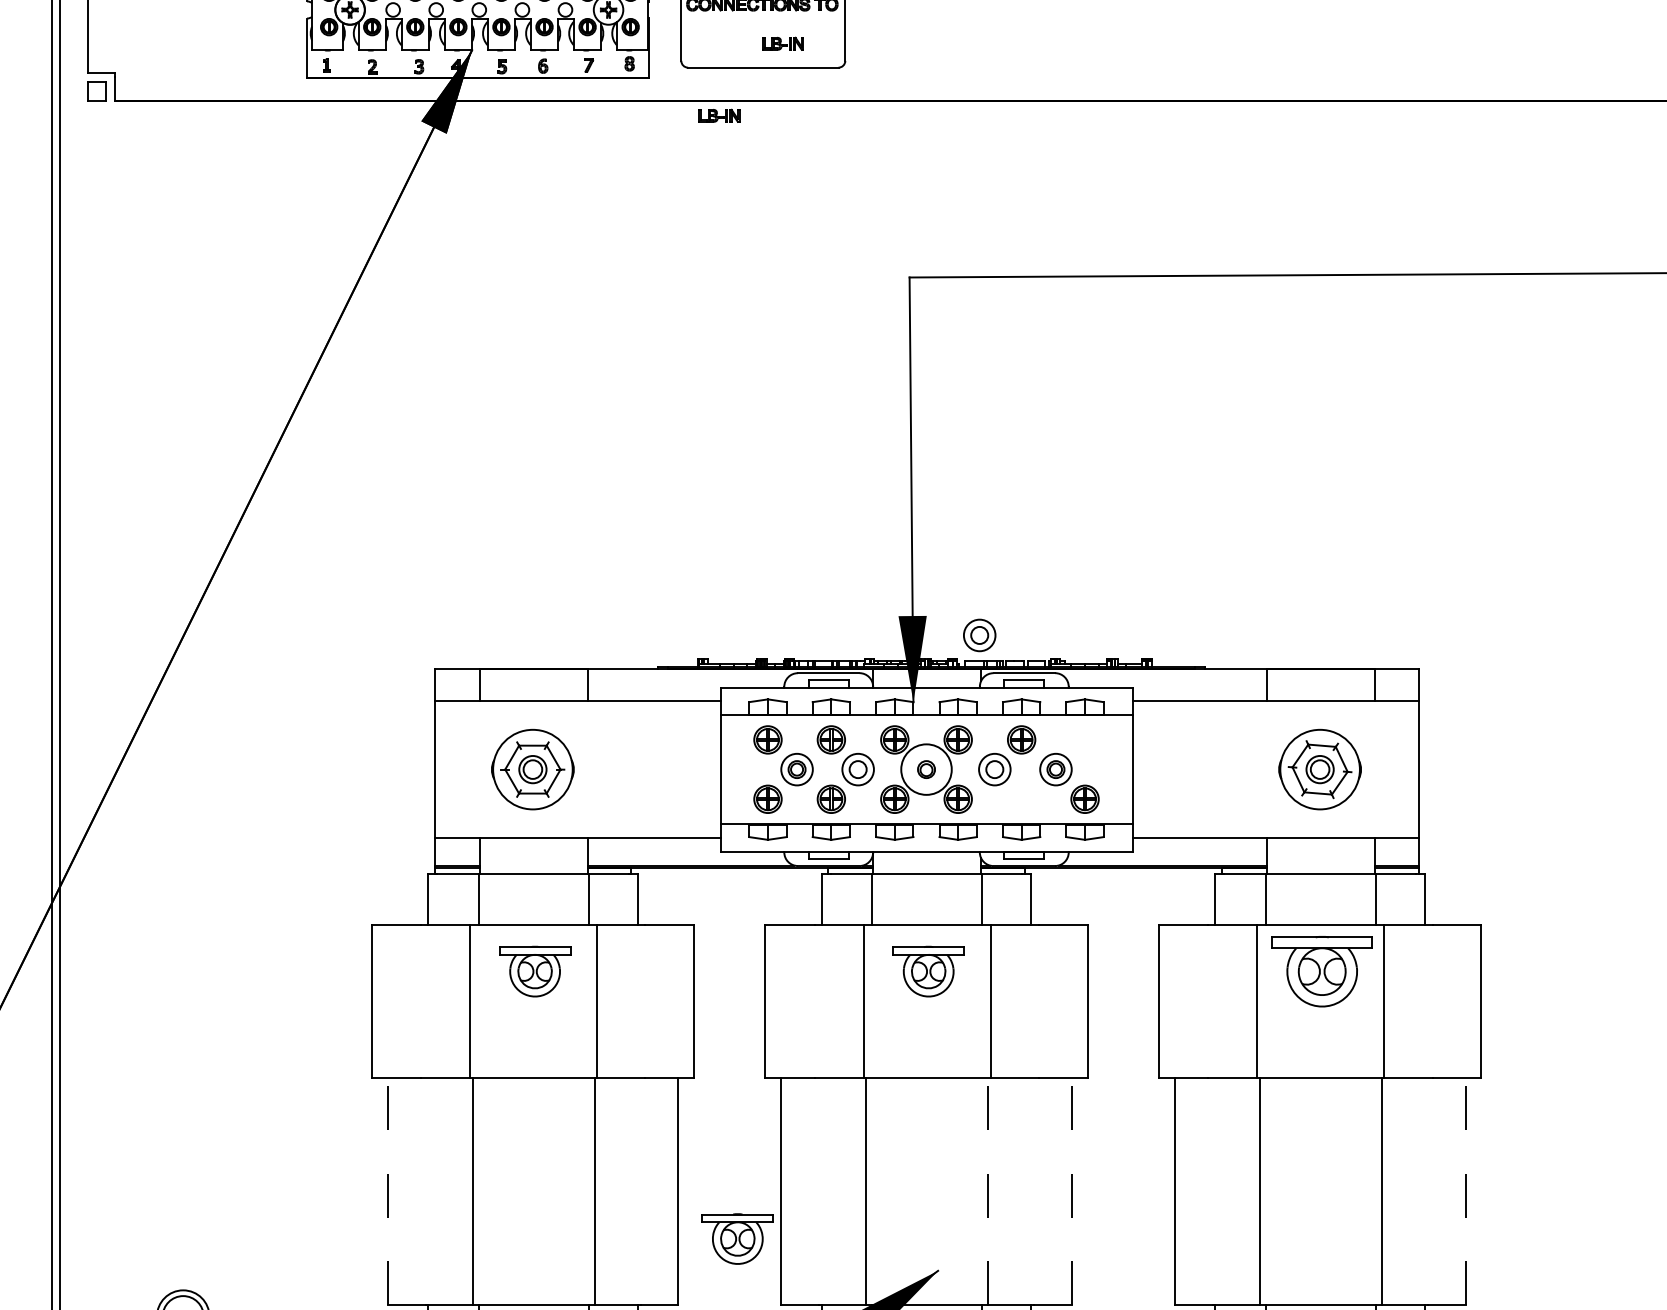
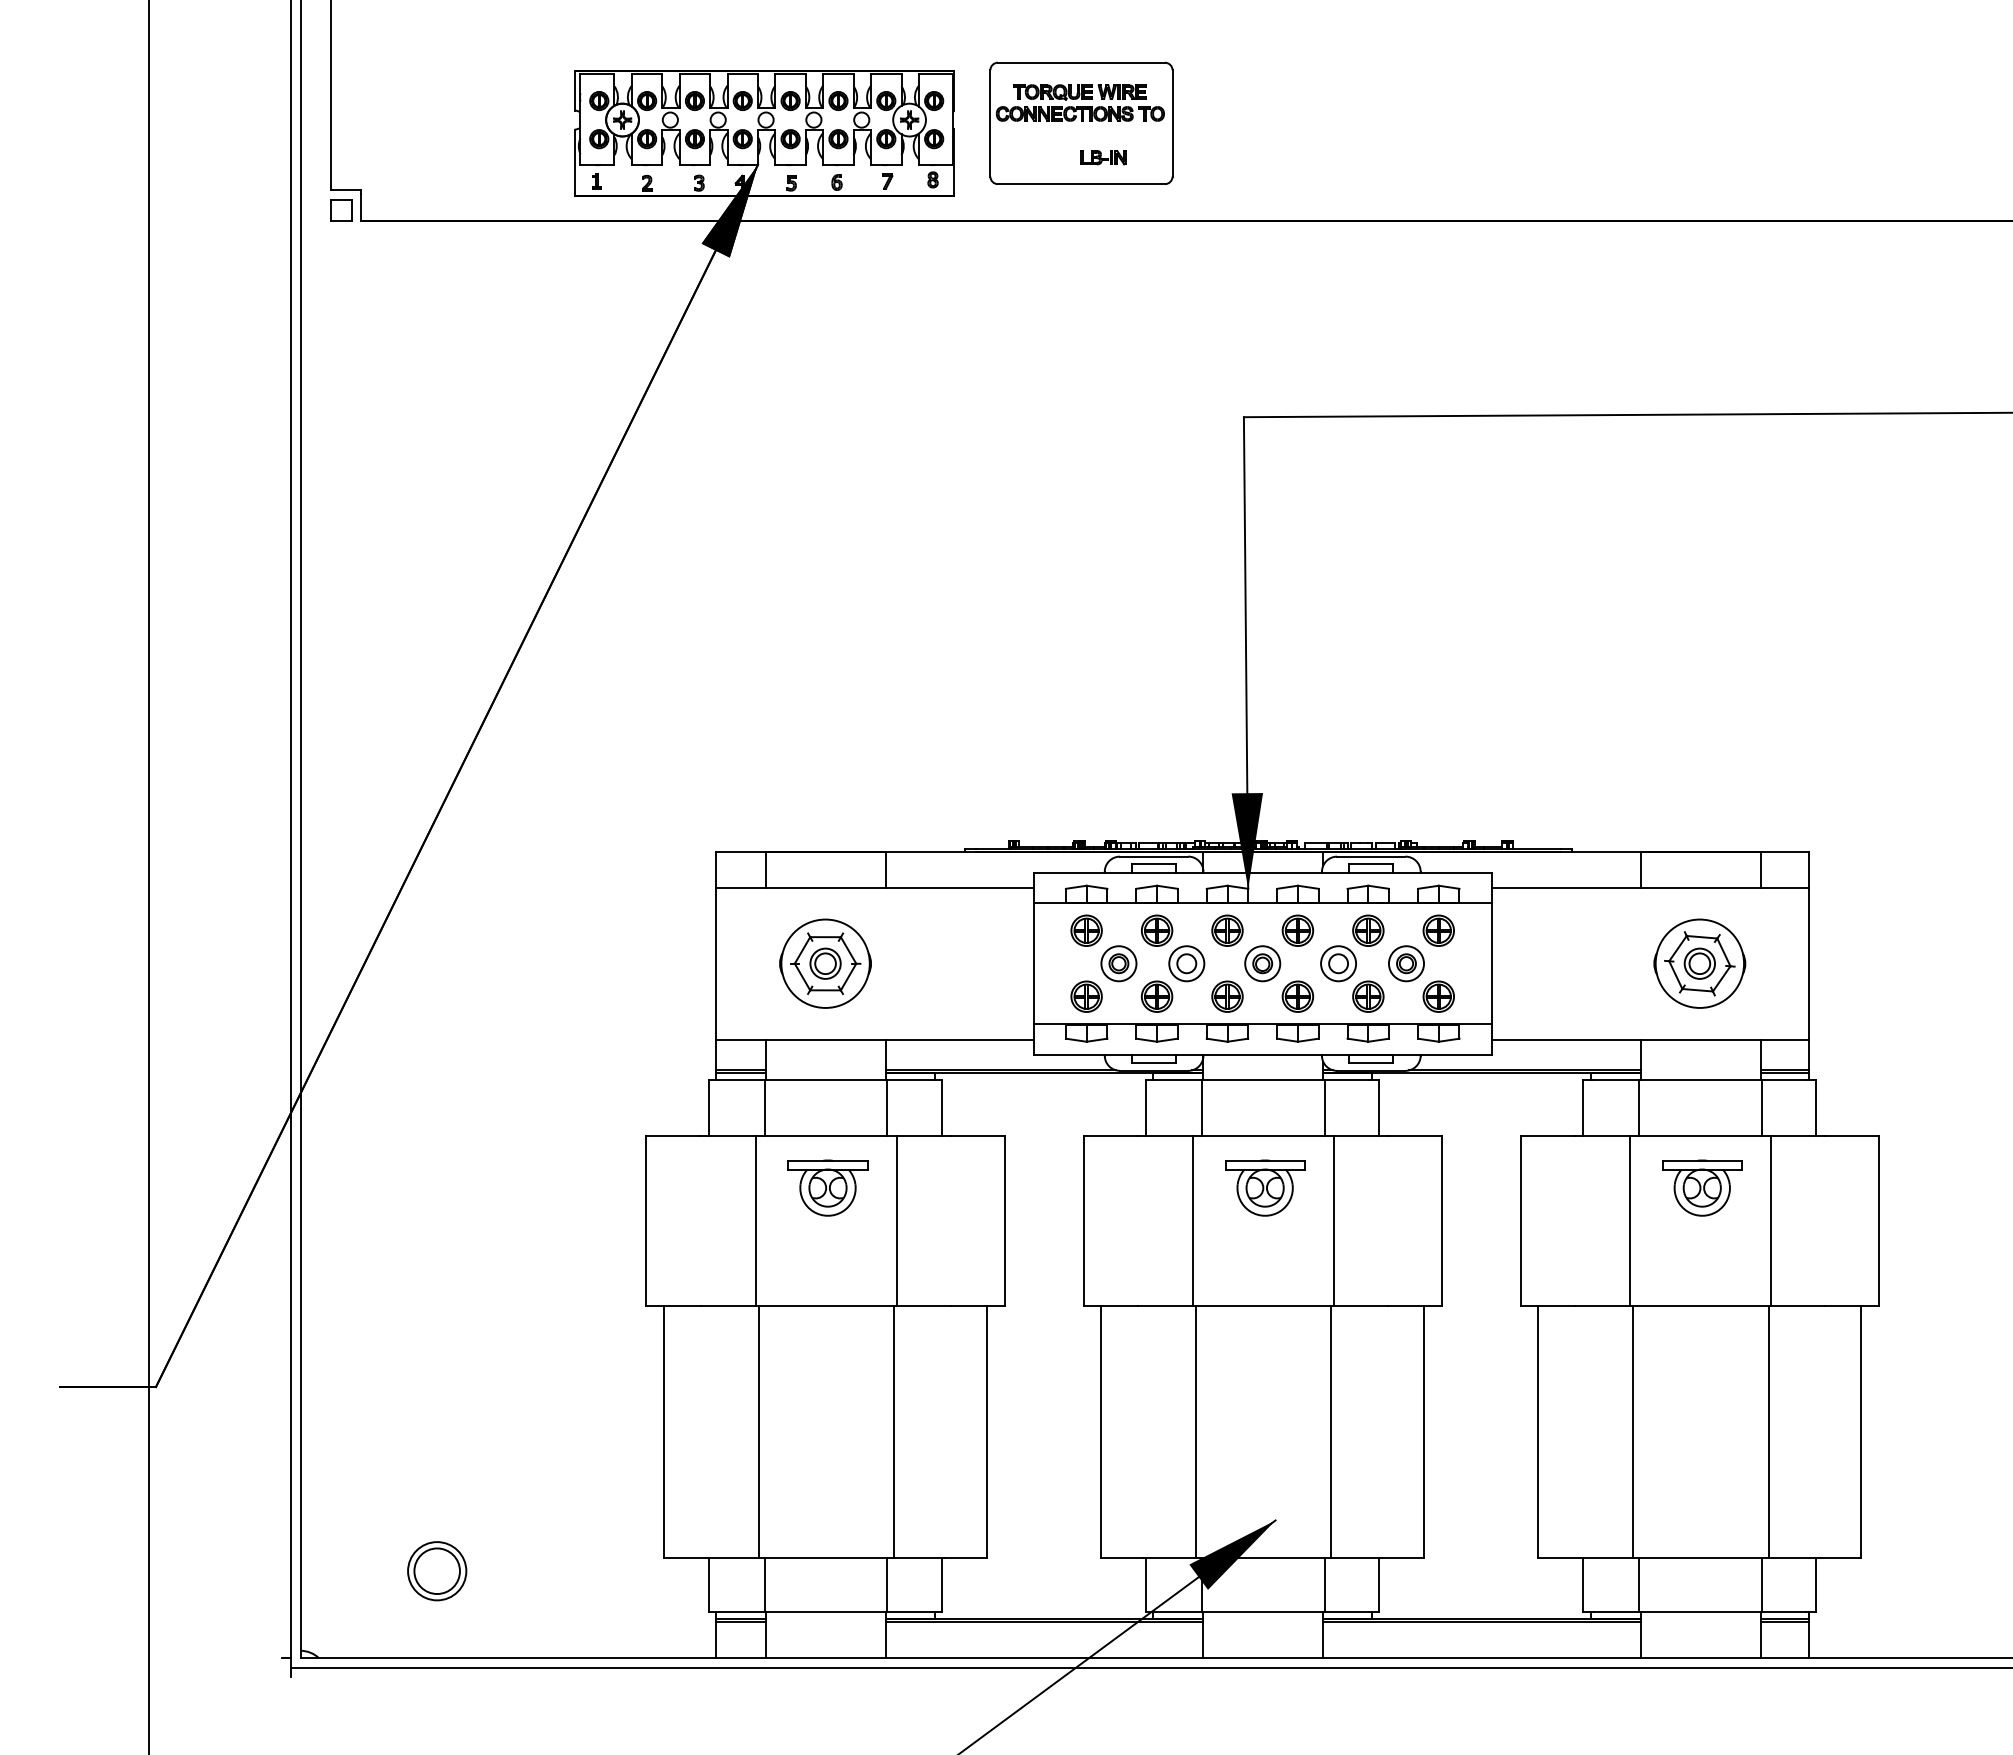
part: (719, 115) -> (1032, 237), removed
part: (979, 635) -> (1321, 814), removed
part: (1084, 739) -> (1438, 930), added
circle: (926, 769) -> (1262, 963), size x0.62
part: (1021, 799) -> (1368, 996), added
part: (1322, 971) -> (1702, 1187), size x0.71
line: (387, 1190) -> (664, 1431), dashed -> solid
line: (988, 1190) -> (1331, 1431), dashed -> solid
line: (1072, 1190) -> (1424, 1431), dashed -> solid
line: (1465, 1190) -> (1861, 1431), dashed -> solid
part: (738, 1238) -> (1053, 1484), removed

